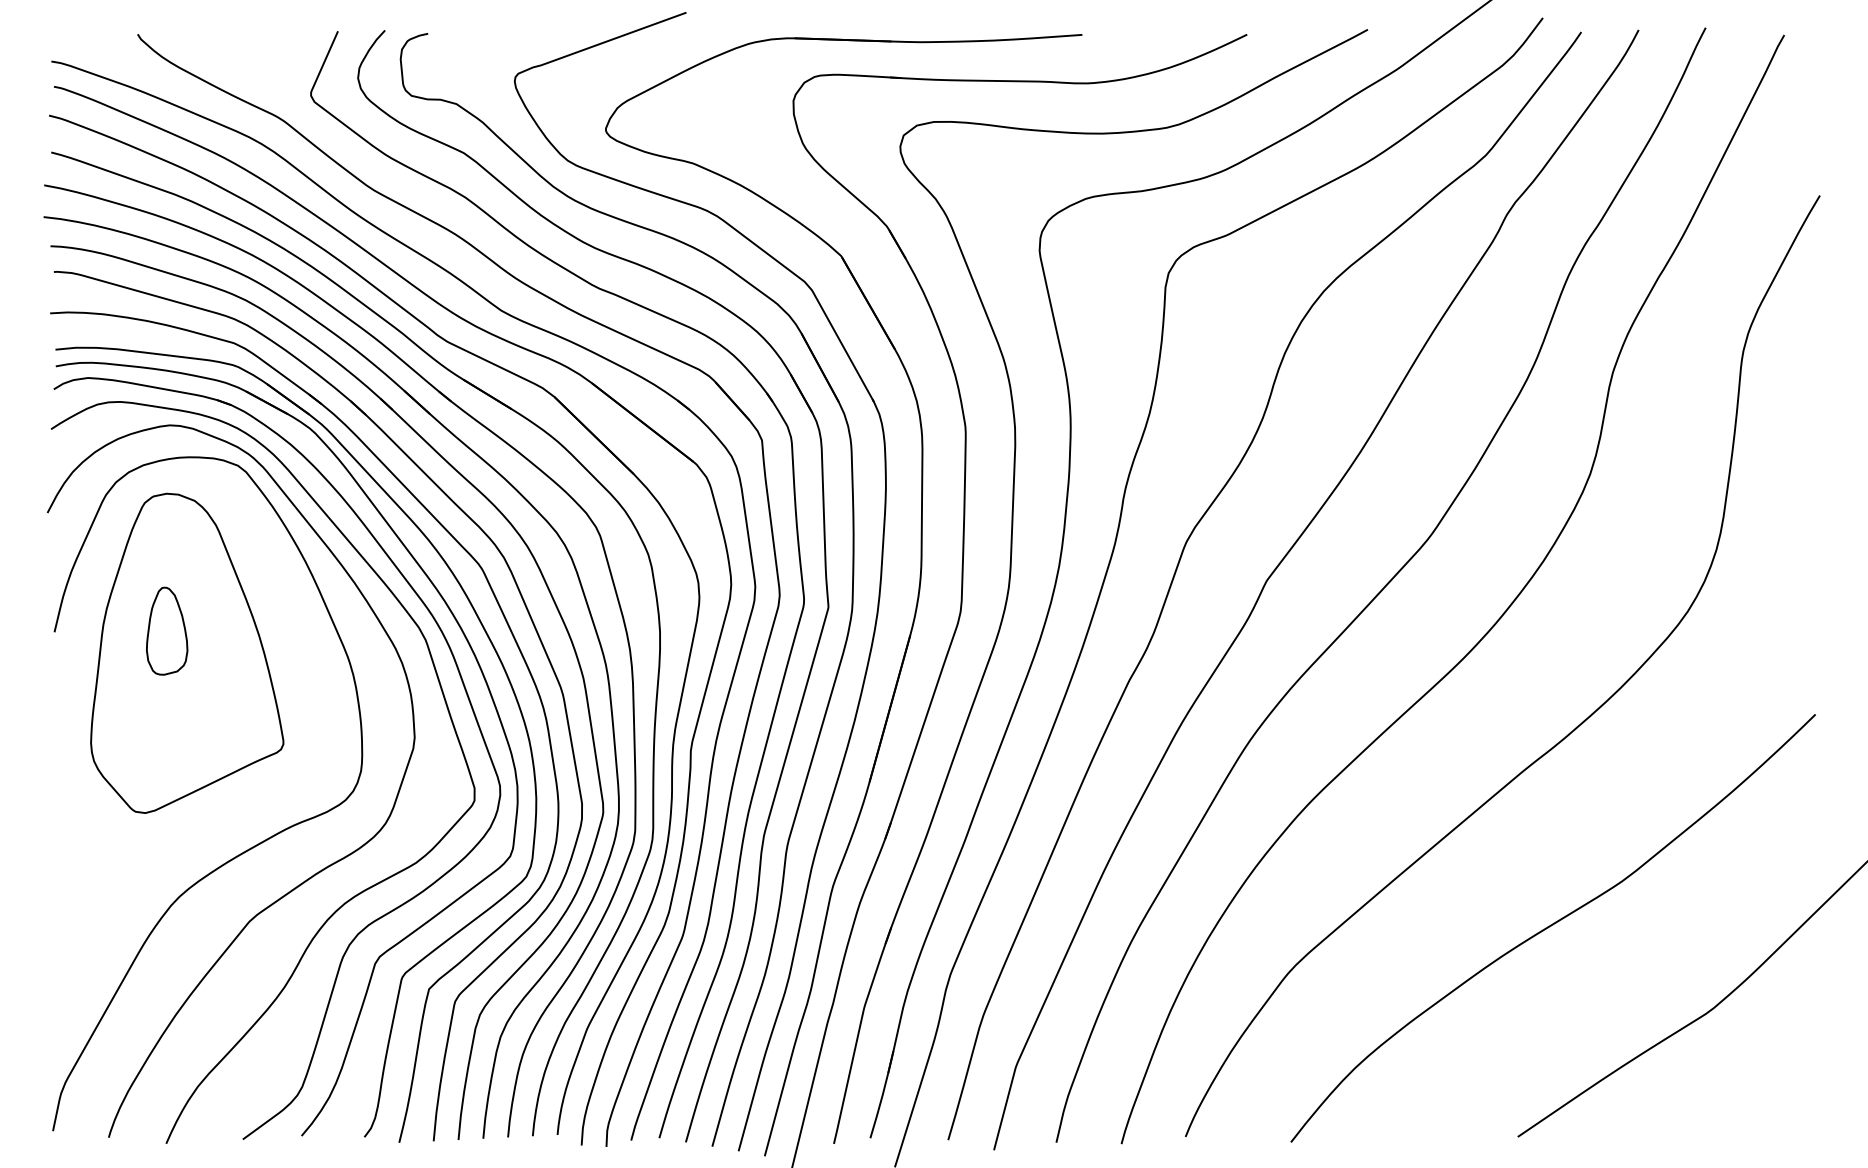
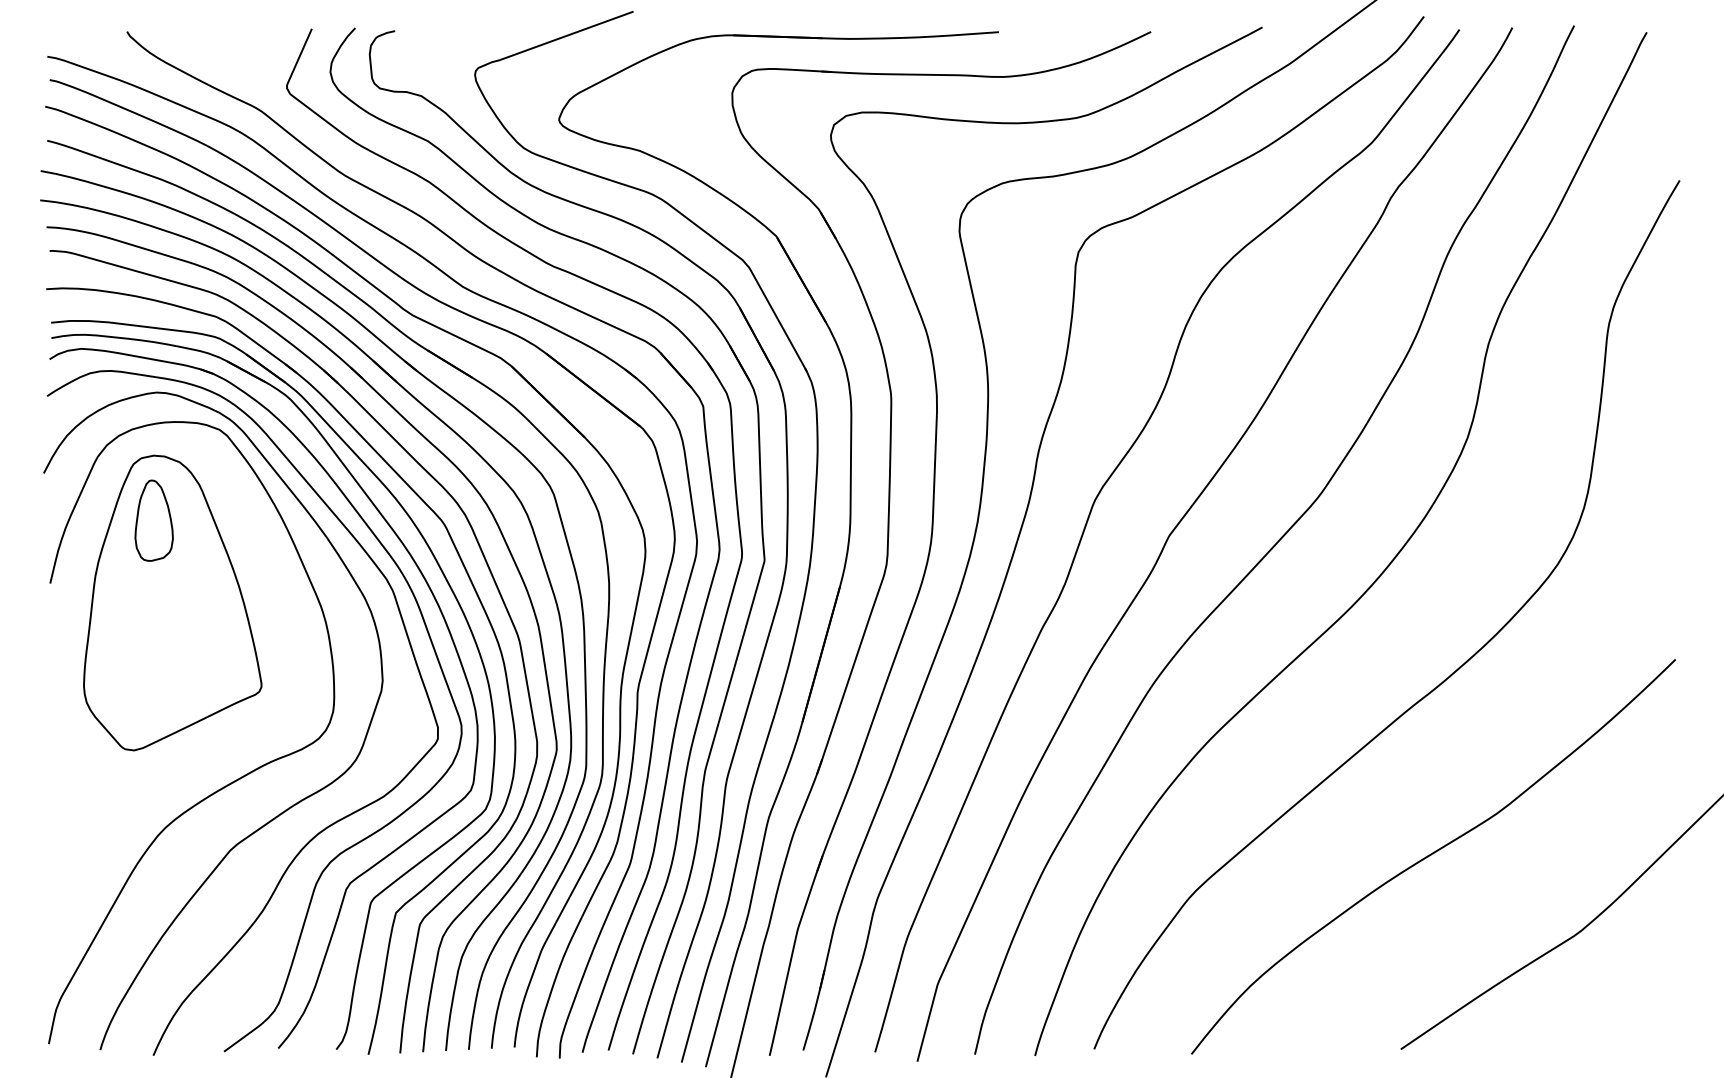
part: (167, 630) -> (154, 520), moved

